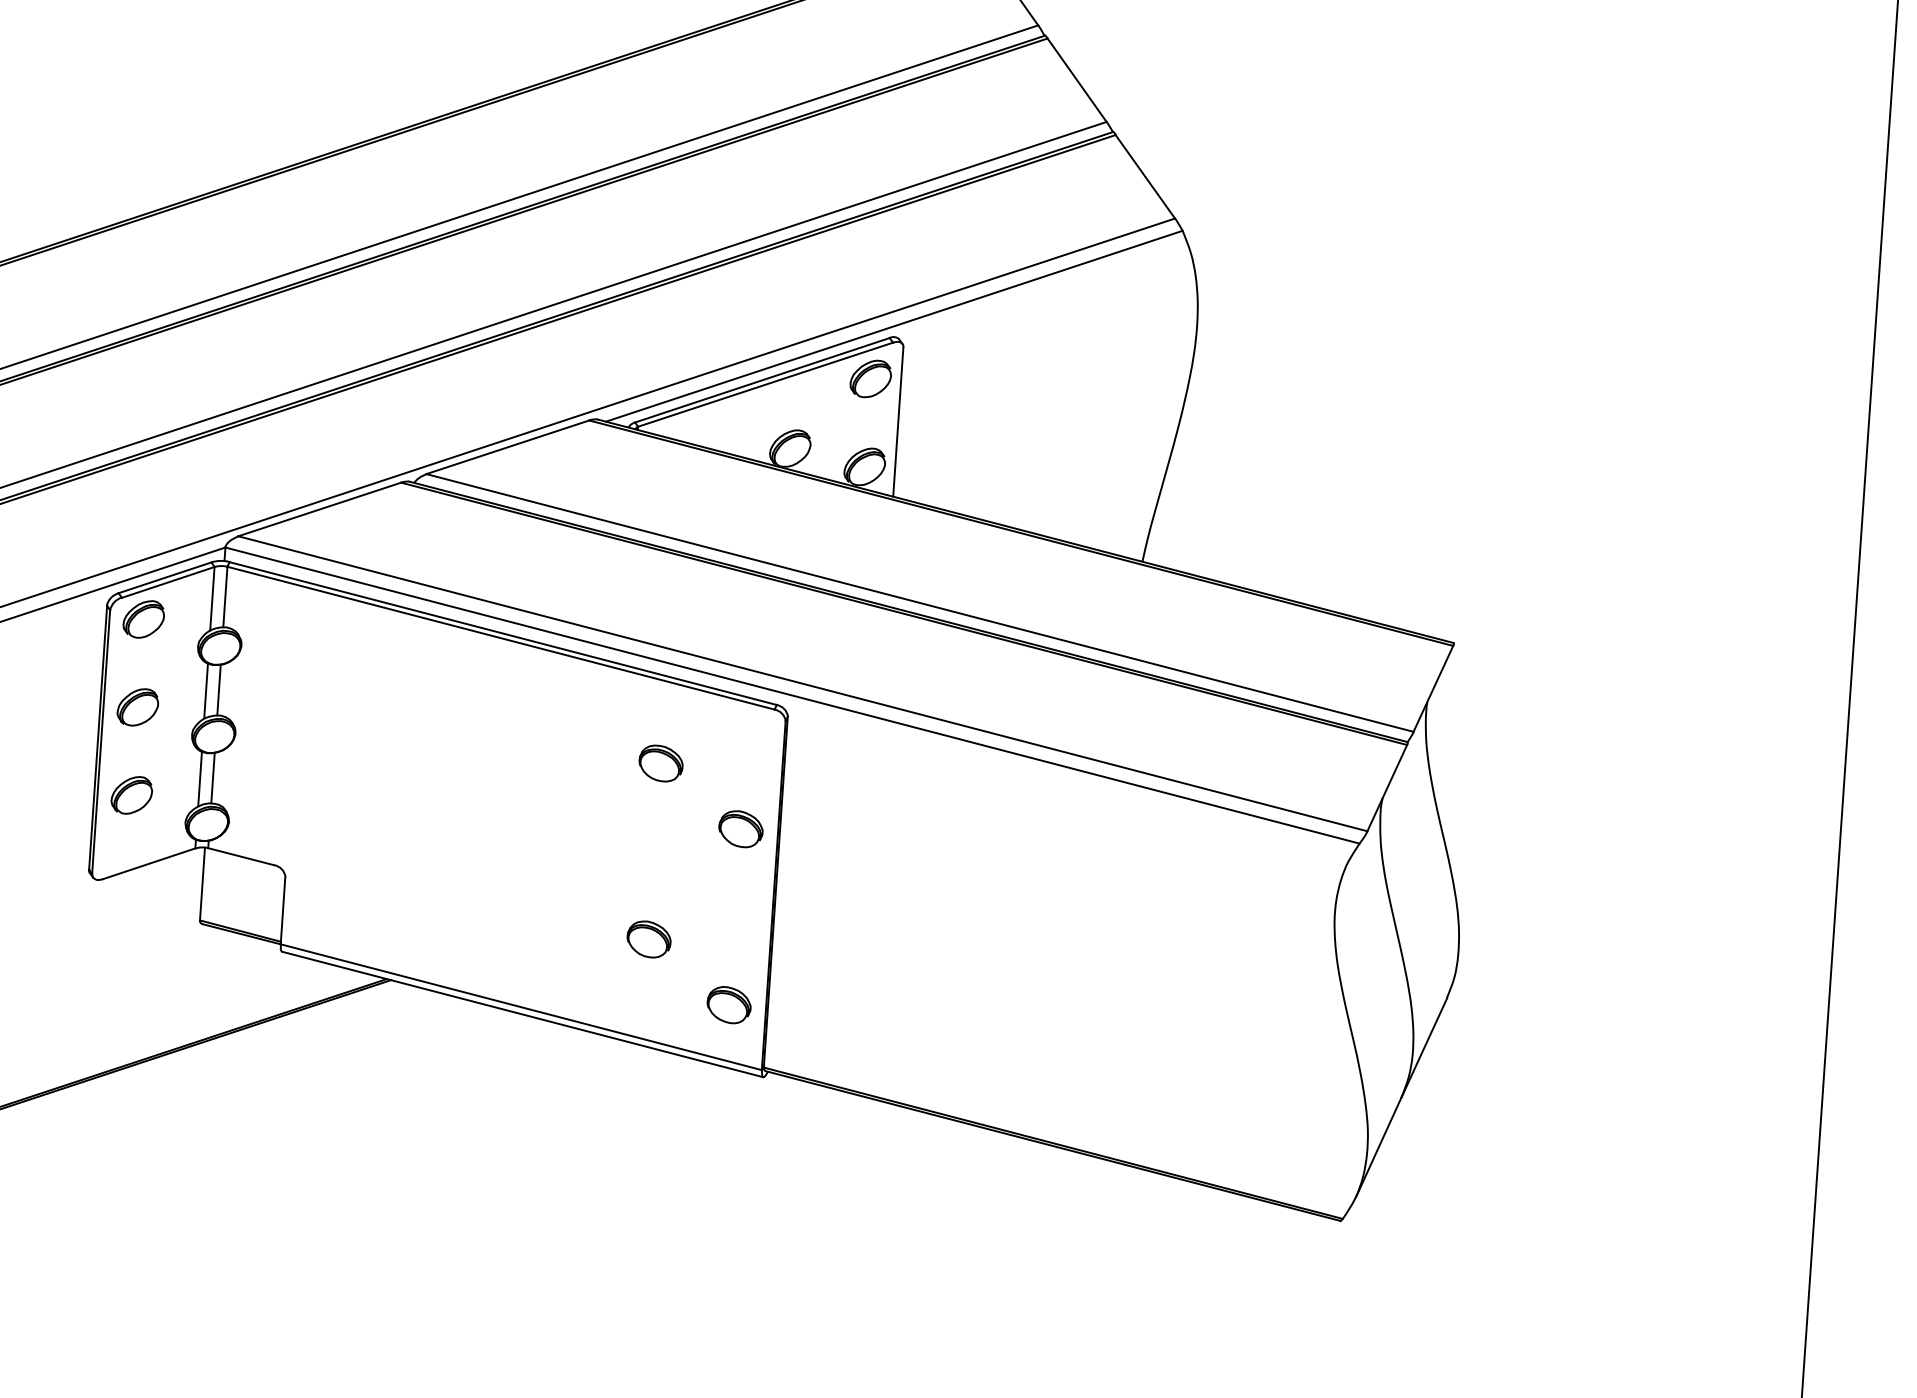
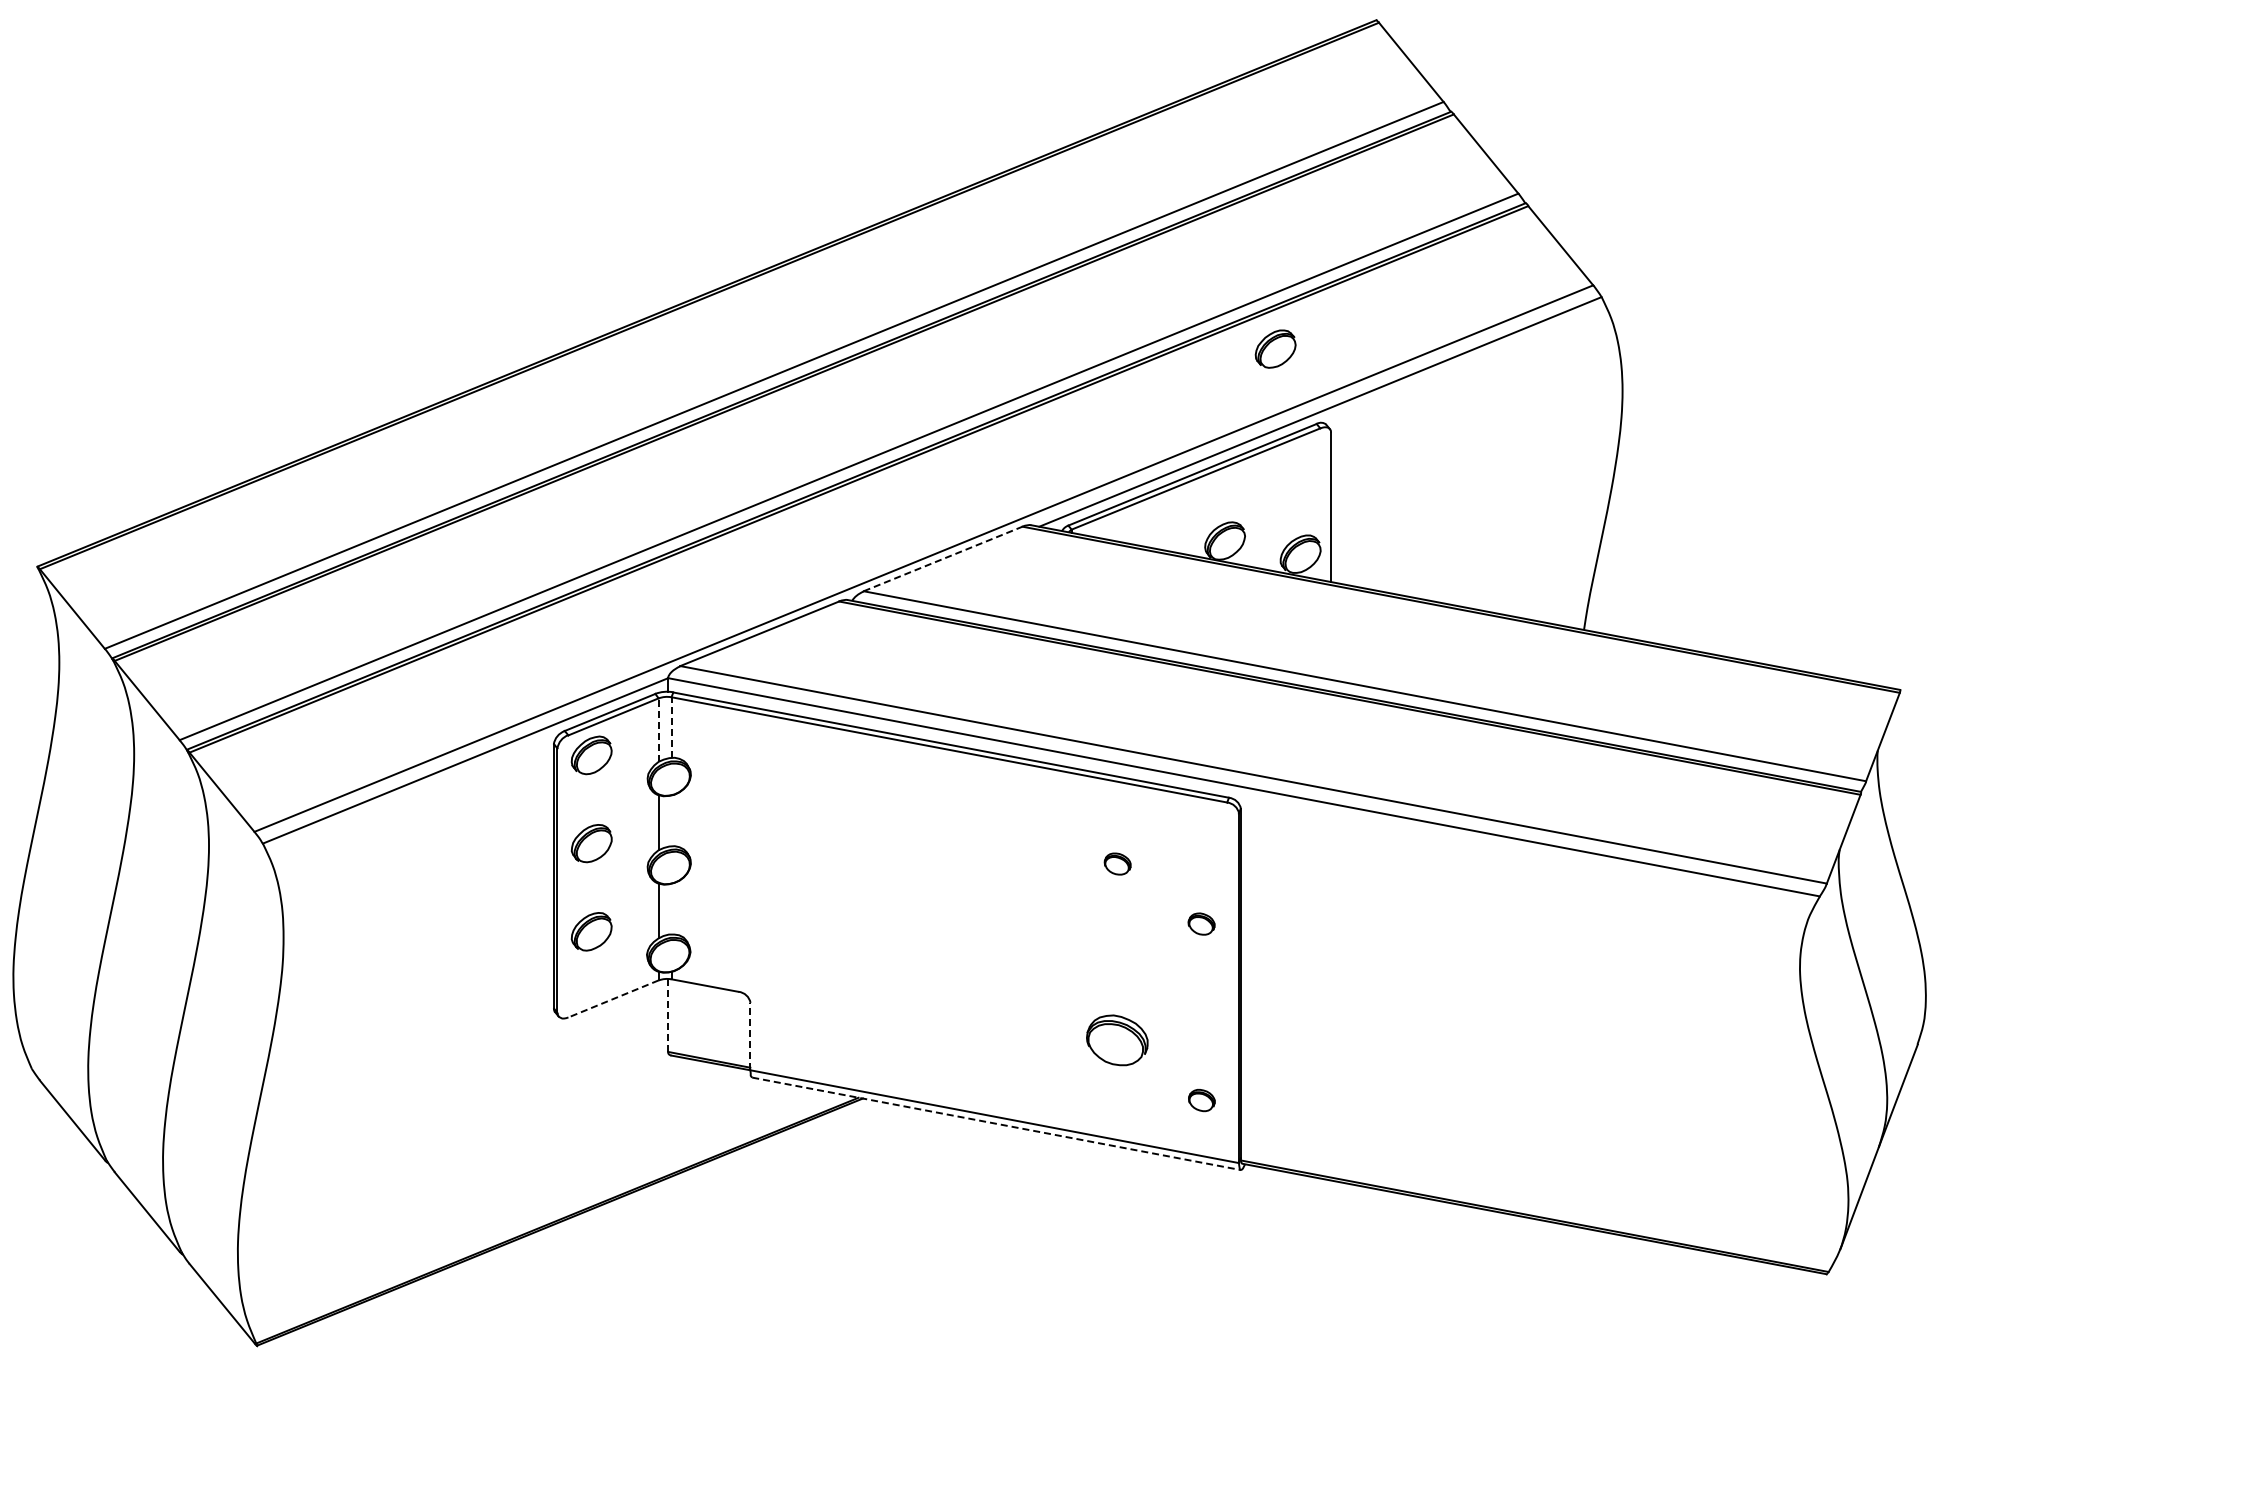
part: (870, 378) -> (1275, 348), moved
line: (508, 446) -> (943, 558), solid -> dashed
line: (225, 596) -> (671, 727), solid -> dashed
line: (212, 599) -> (658, 730), solid -> dashed
line: (219, 689) -> (671, 820), removed
part: (661, 762) -> (1117, 863), size x0.6
line: (213, 777) -> (671, 908), removed
part: (740, 828) -> (1201, 923), size x0.6
line: (149, 863) -> (613, 998), solid -> dashed
line: (202, 884) -> (668, 1015), solid -> dashed
line: (283, 910) -> (750, 1036), solid -> dashed
part: (649, 939) -> (1117, 1040), size x1.4
part: (728, 1005) -> (1201, 1100), size x0.6
line: (522, 1014) -> (996, 1123), solid -> dashed

